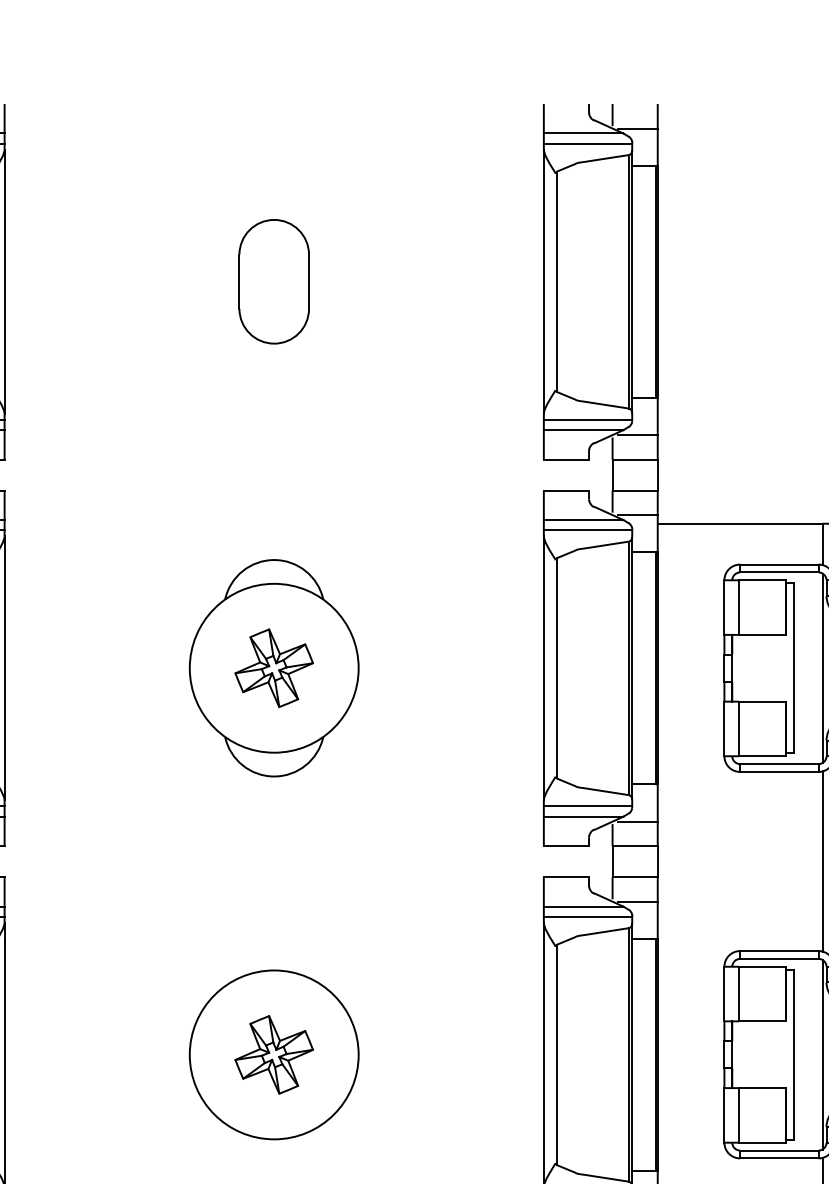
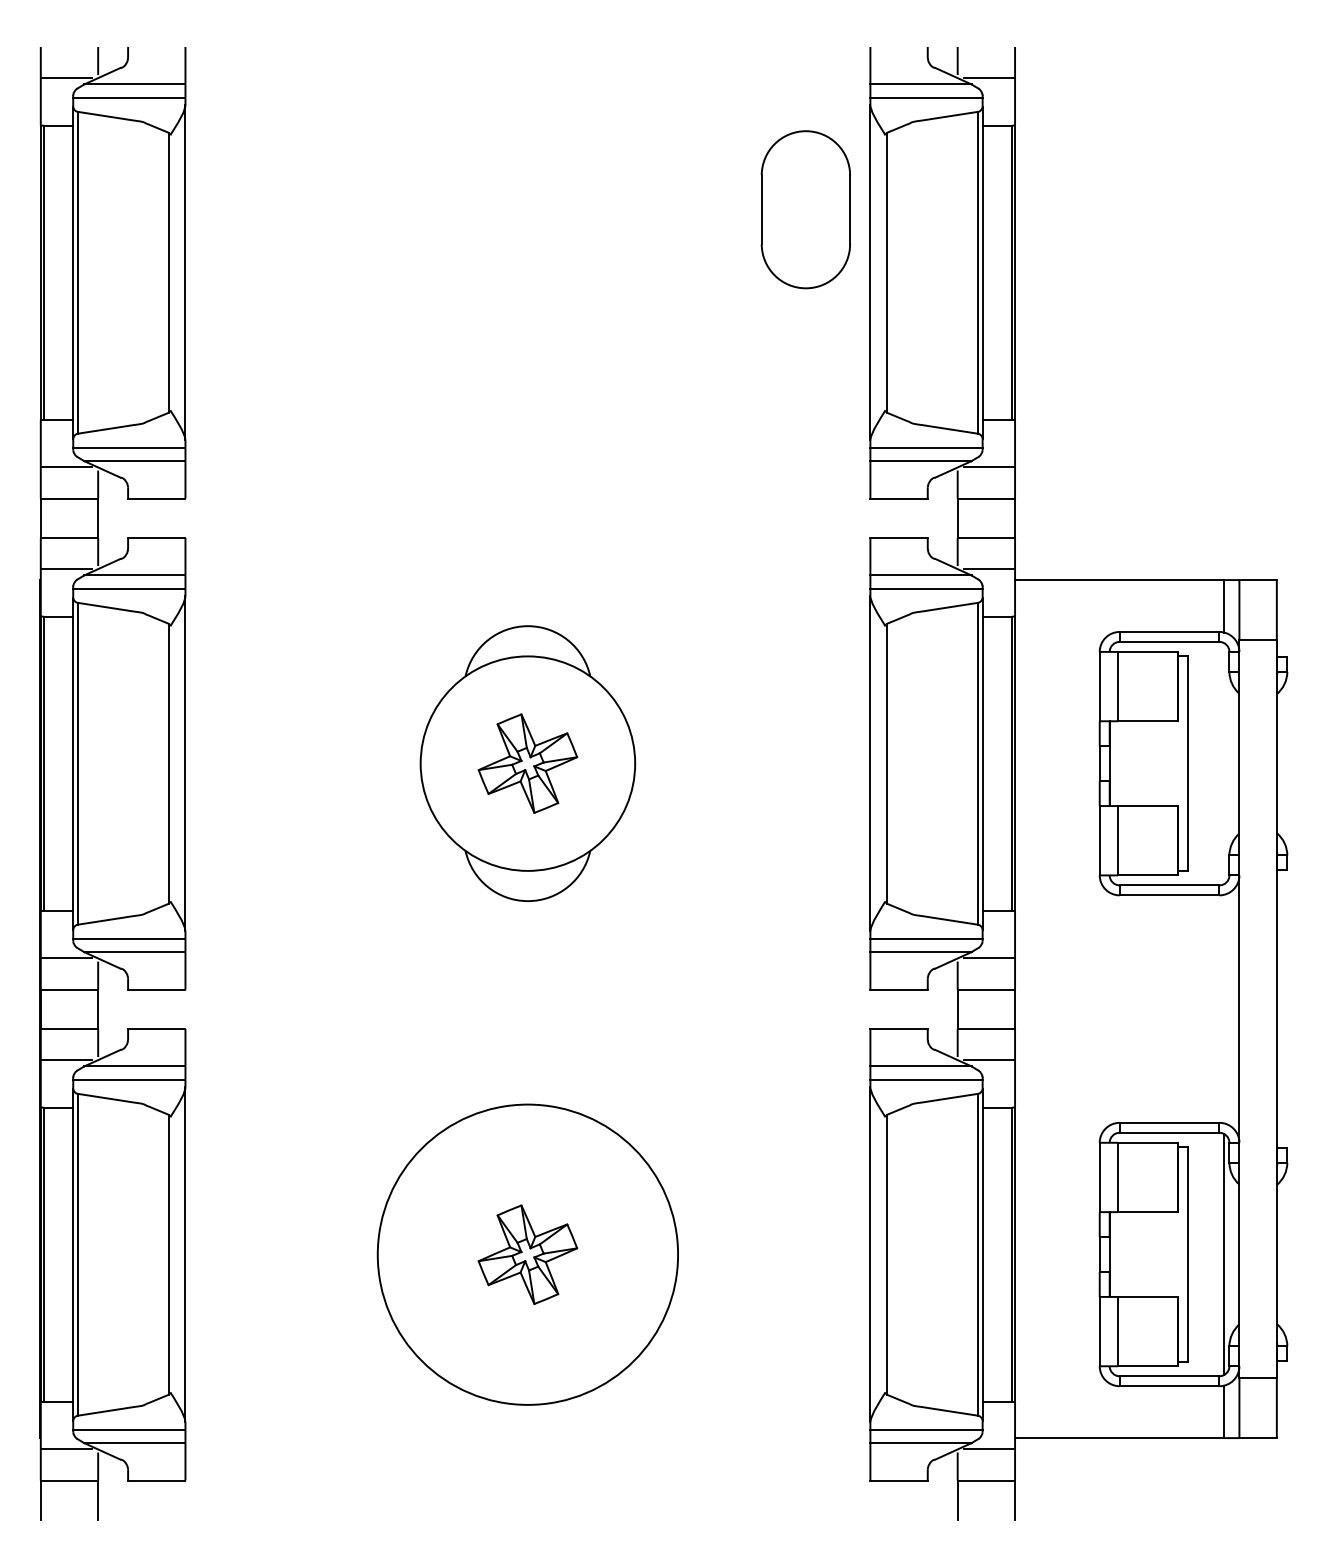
part: (273, 281) -> (805, 209), moved
line: (822, 668) -> (1224, 763), removed
line: (822, 861) -> (1224, 1008), removed
circle: (273, 1054) -> (527, 1254), size x1.4

